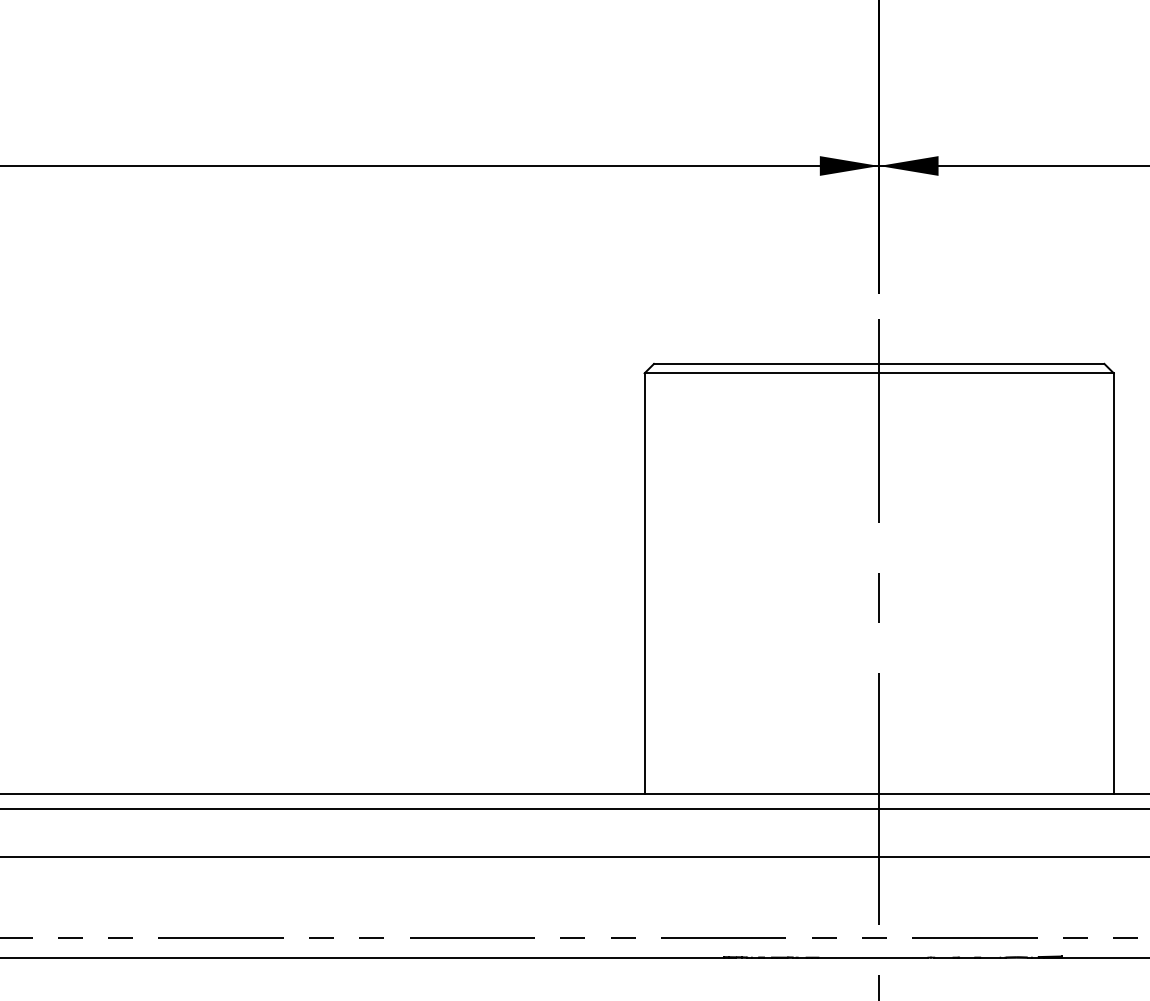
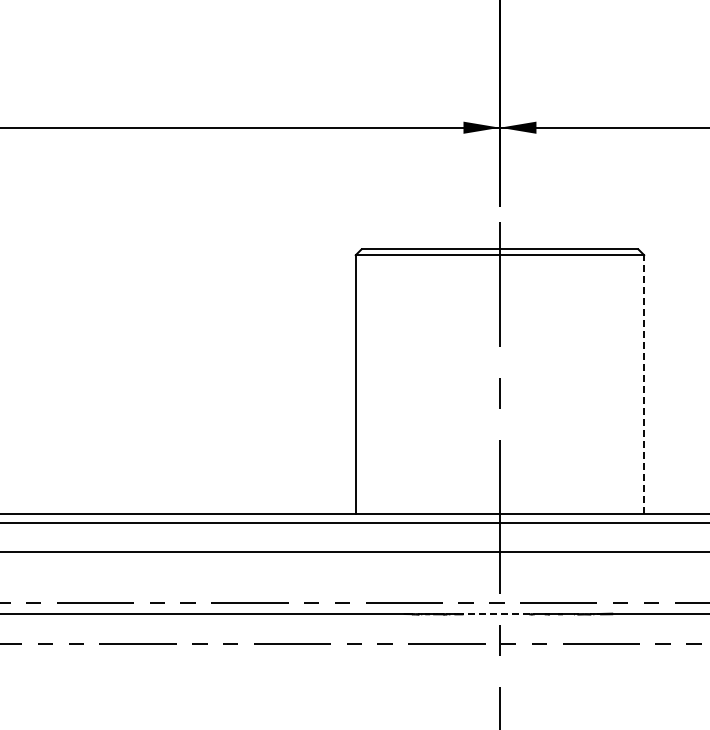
line: (1114, 583) -> (644, 384), solid -> dashed
line: (873, 957) -> (496, 614), solid -> dashed

